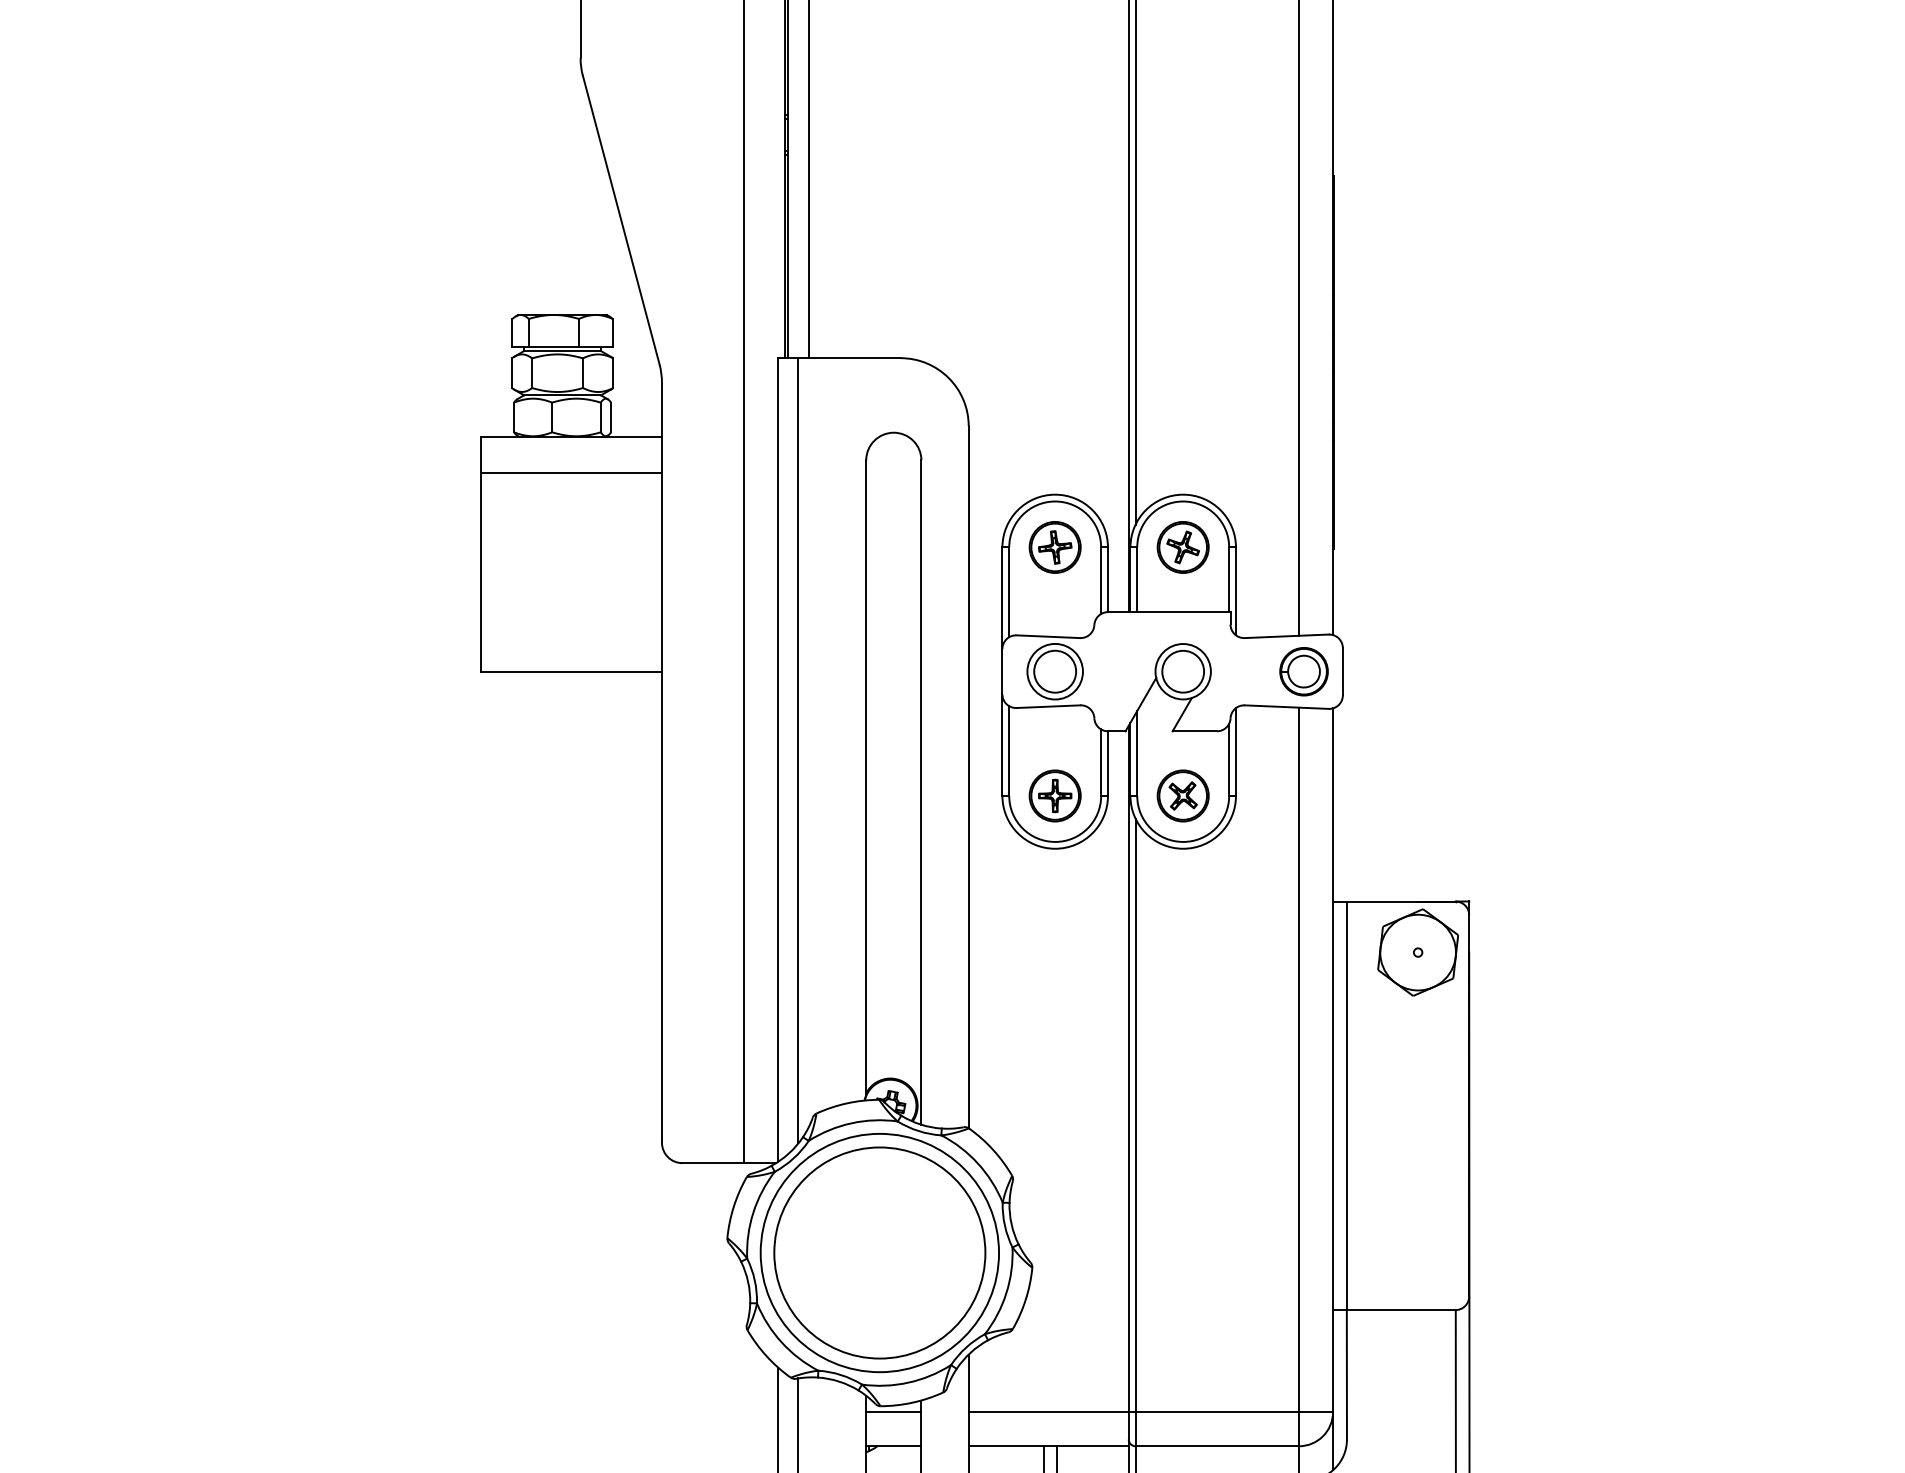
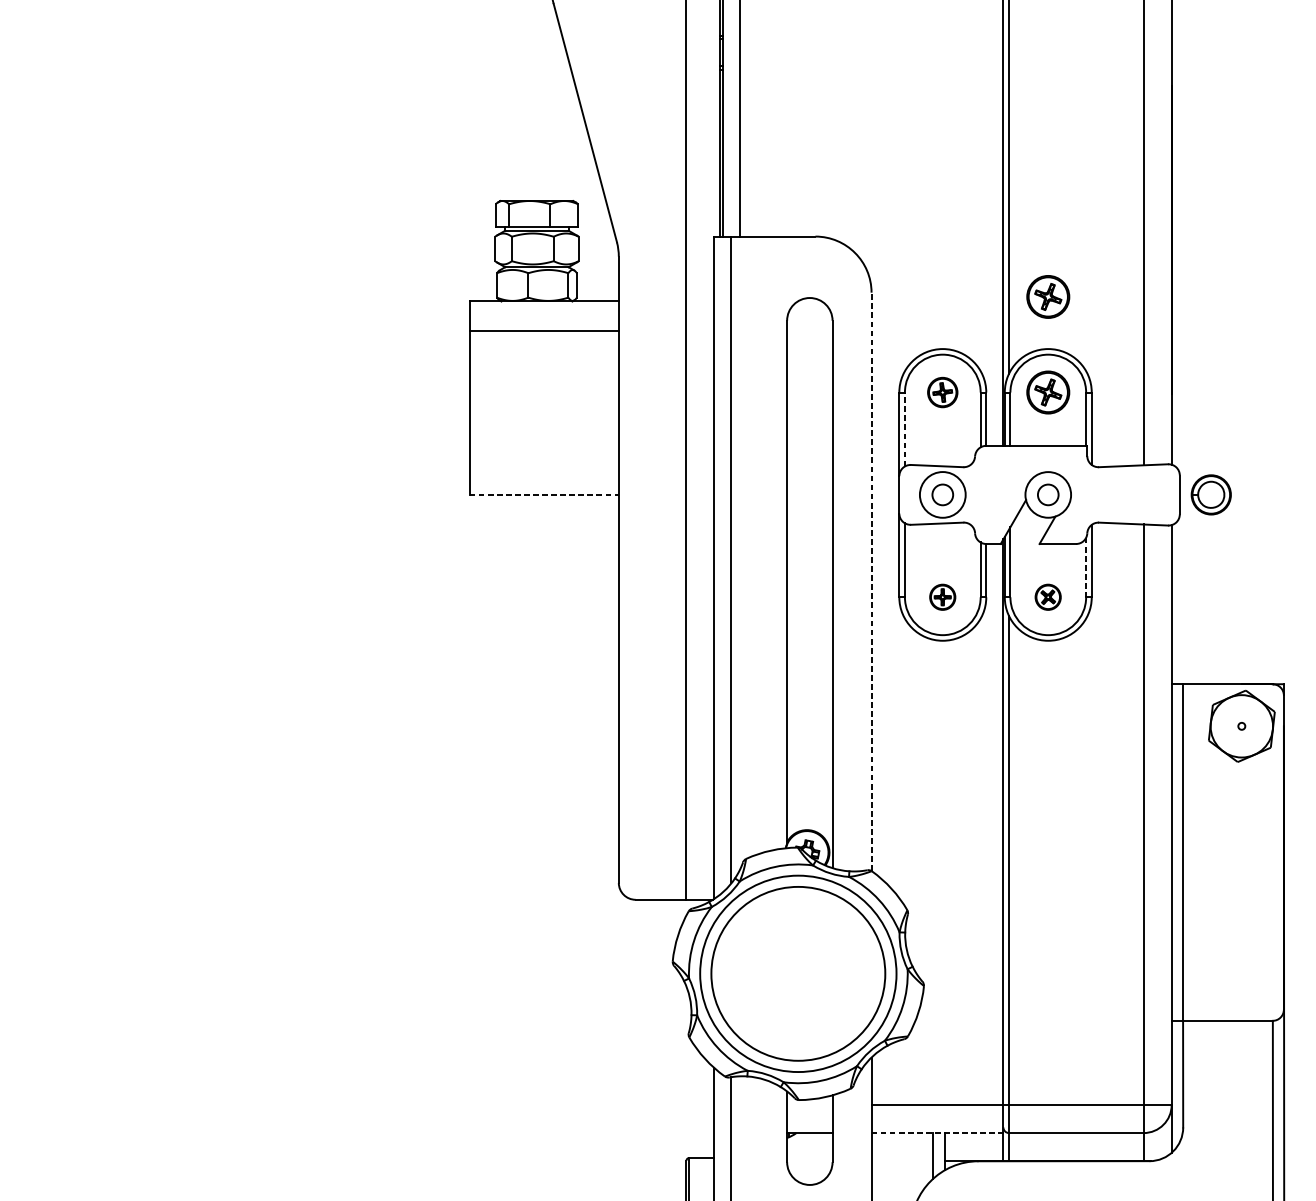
part: (1182, 431) -> (1047, 296), added
part: (1054, 547) -> (942, 392), size x0.7
line: (1009, 592) -> (905, 429), solid -> dashed
line: (571, 671) -> (544, 494), solid -> dashed
circle: (1055, 671) -> (943, 494), size x0.6
circle: (1183, 671) -> (1048, 494), size x0.6
part: (1303, 671) -> (1210, 494), moved
line: (1229, 760) -> (1086, 568), solid -> dashed
line: (968, 776) -> (871, 581), solid -> dashed
part: (1054, 795) -> (942, 596), size x0.6
part: (1182, 795) -> (1047, 596), size x0.6
line: (893, 1412) -> (809, 1105), removed
line: (1049, 1446) -> (938, 1133), solid -> dashed

